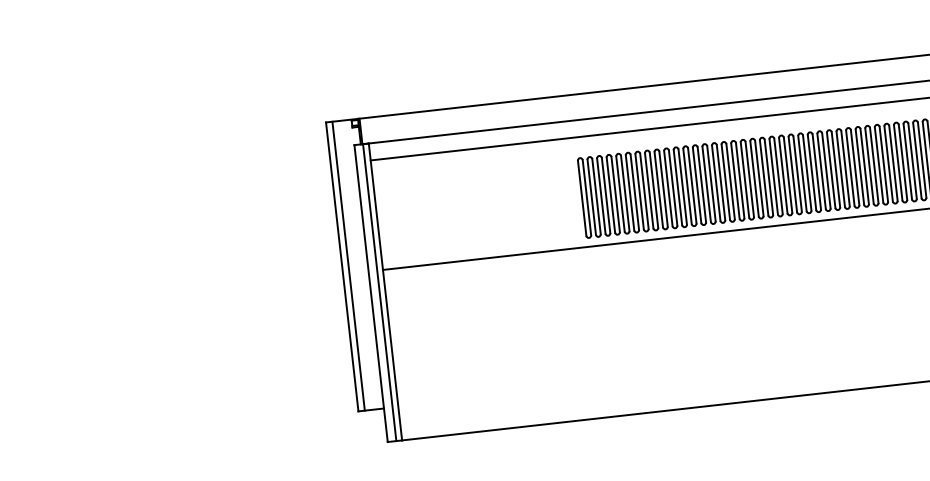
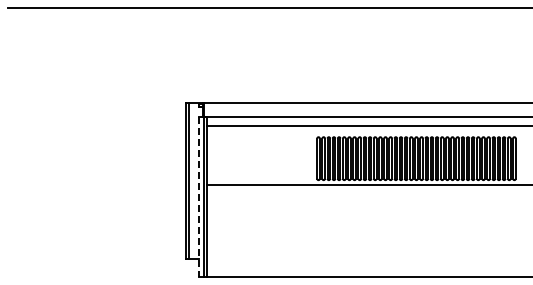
line: (371, 293) -> (199, 196), solid -> dashed

